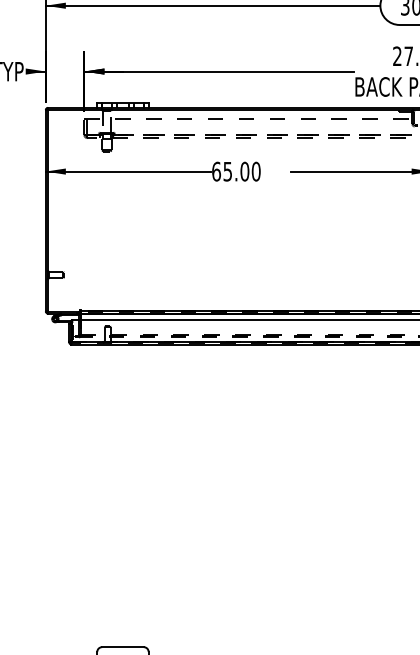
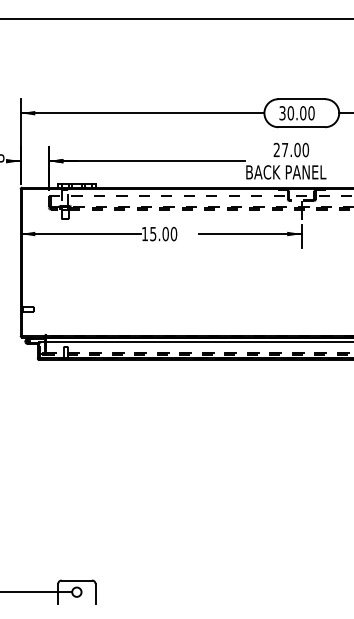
text: (215, 170) -> (144, 233), 65.00 -> 15.00

